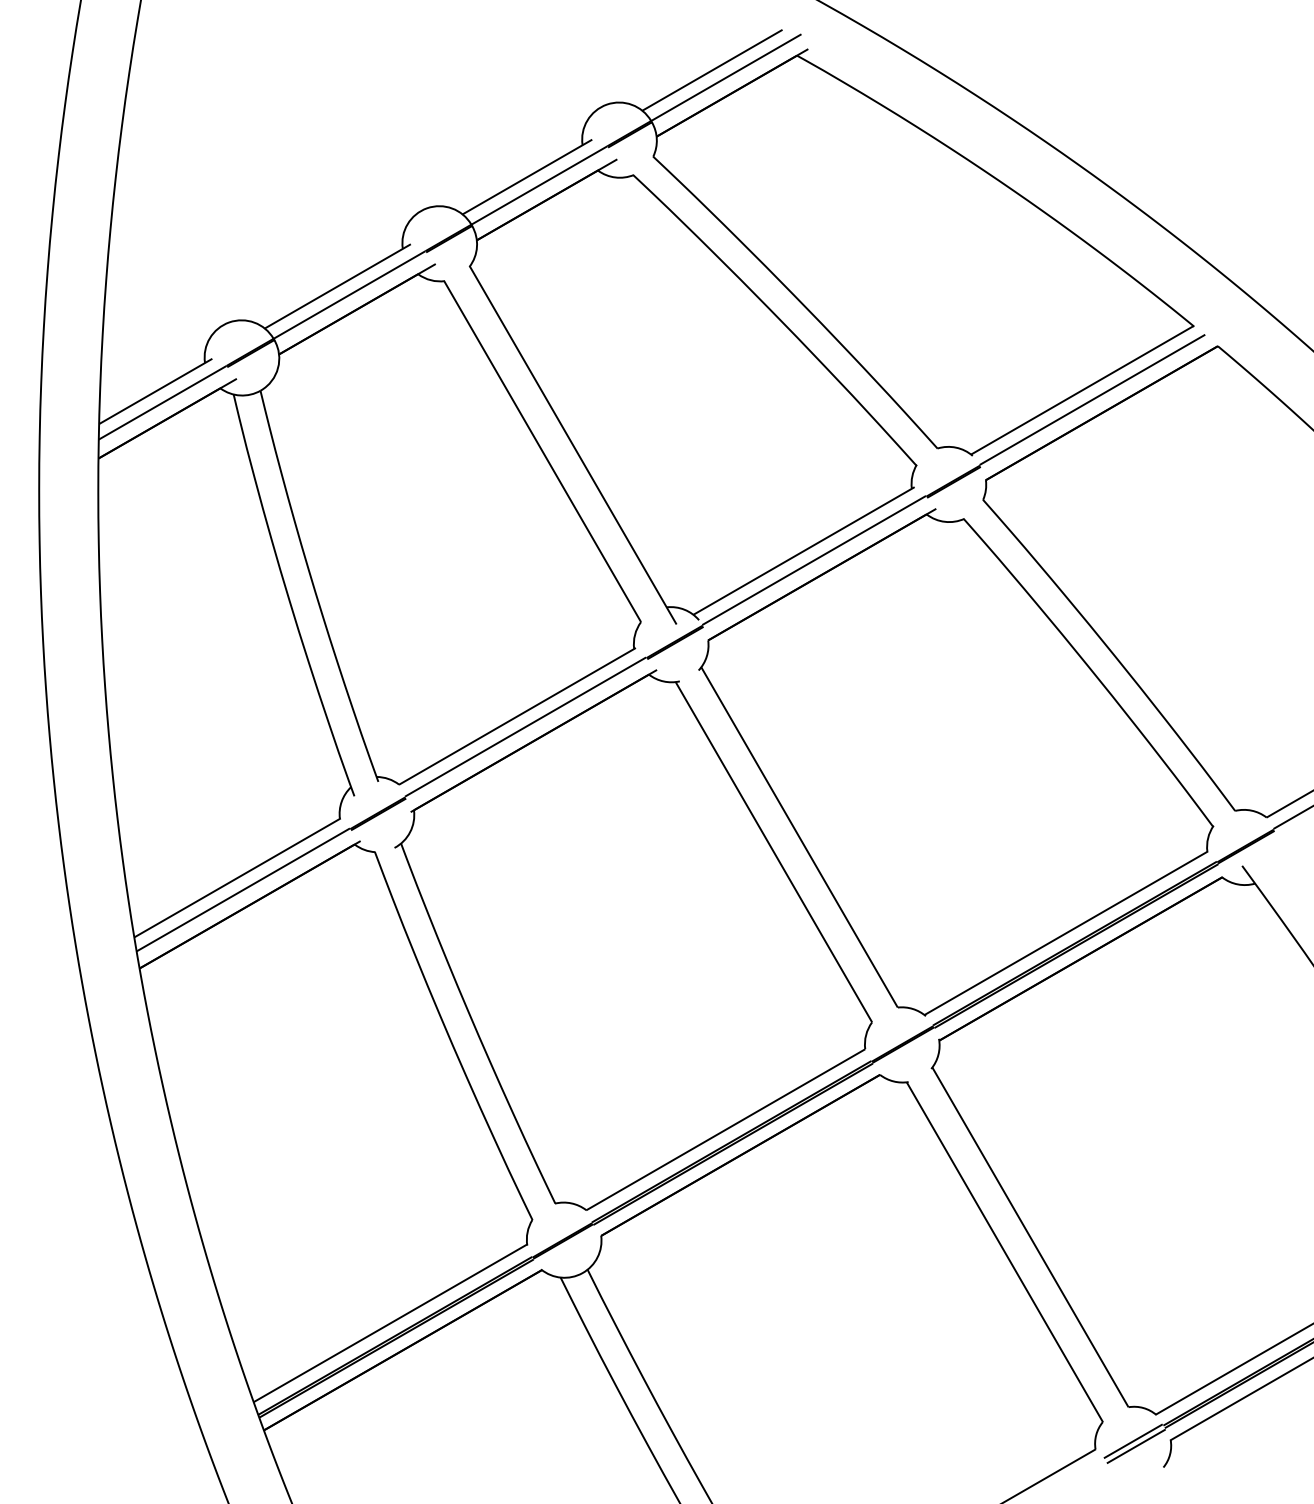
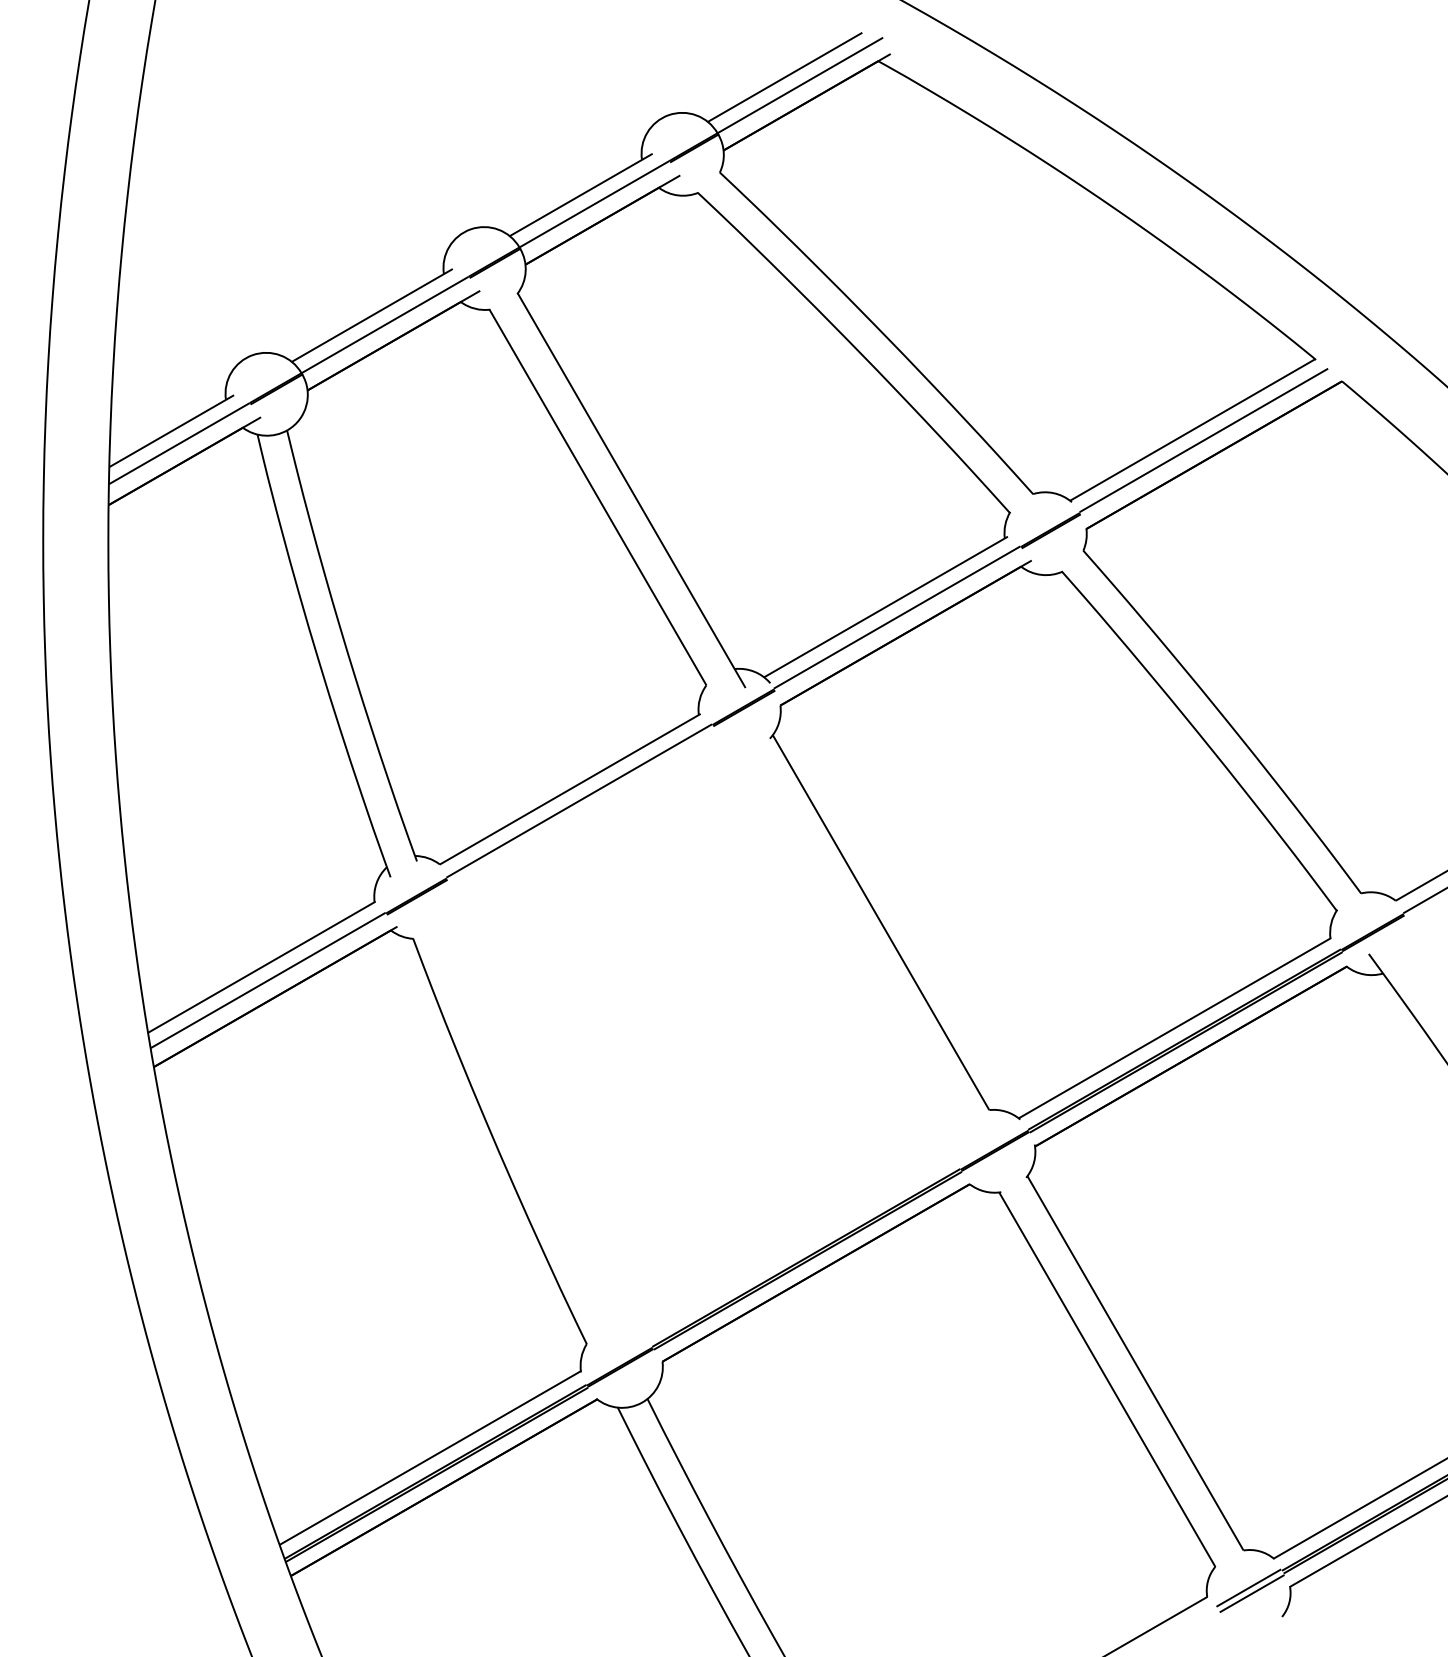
part: (633, 939) -> (698, 1035), removed

